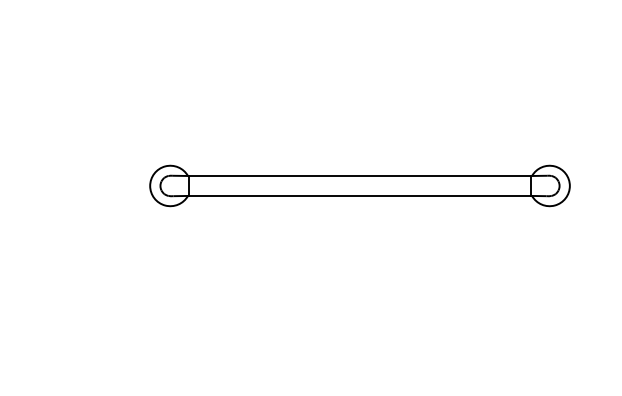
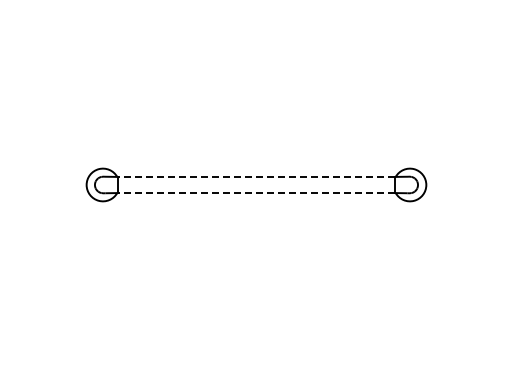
line: (360, 175) -> (256, 176), solid -> dashed
line: (360, 196) -> (256, 193), solid -> dashed

